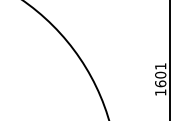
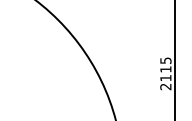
text: (160, 79) -> (165, 73), 1601 -> 2115

